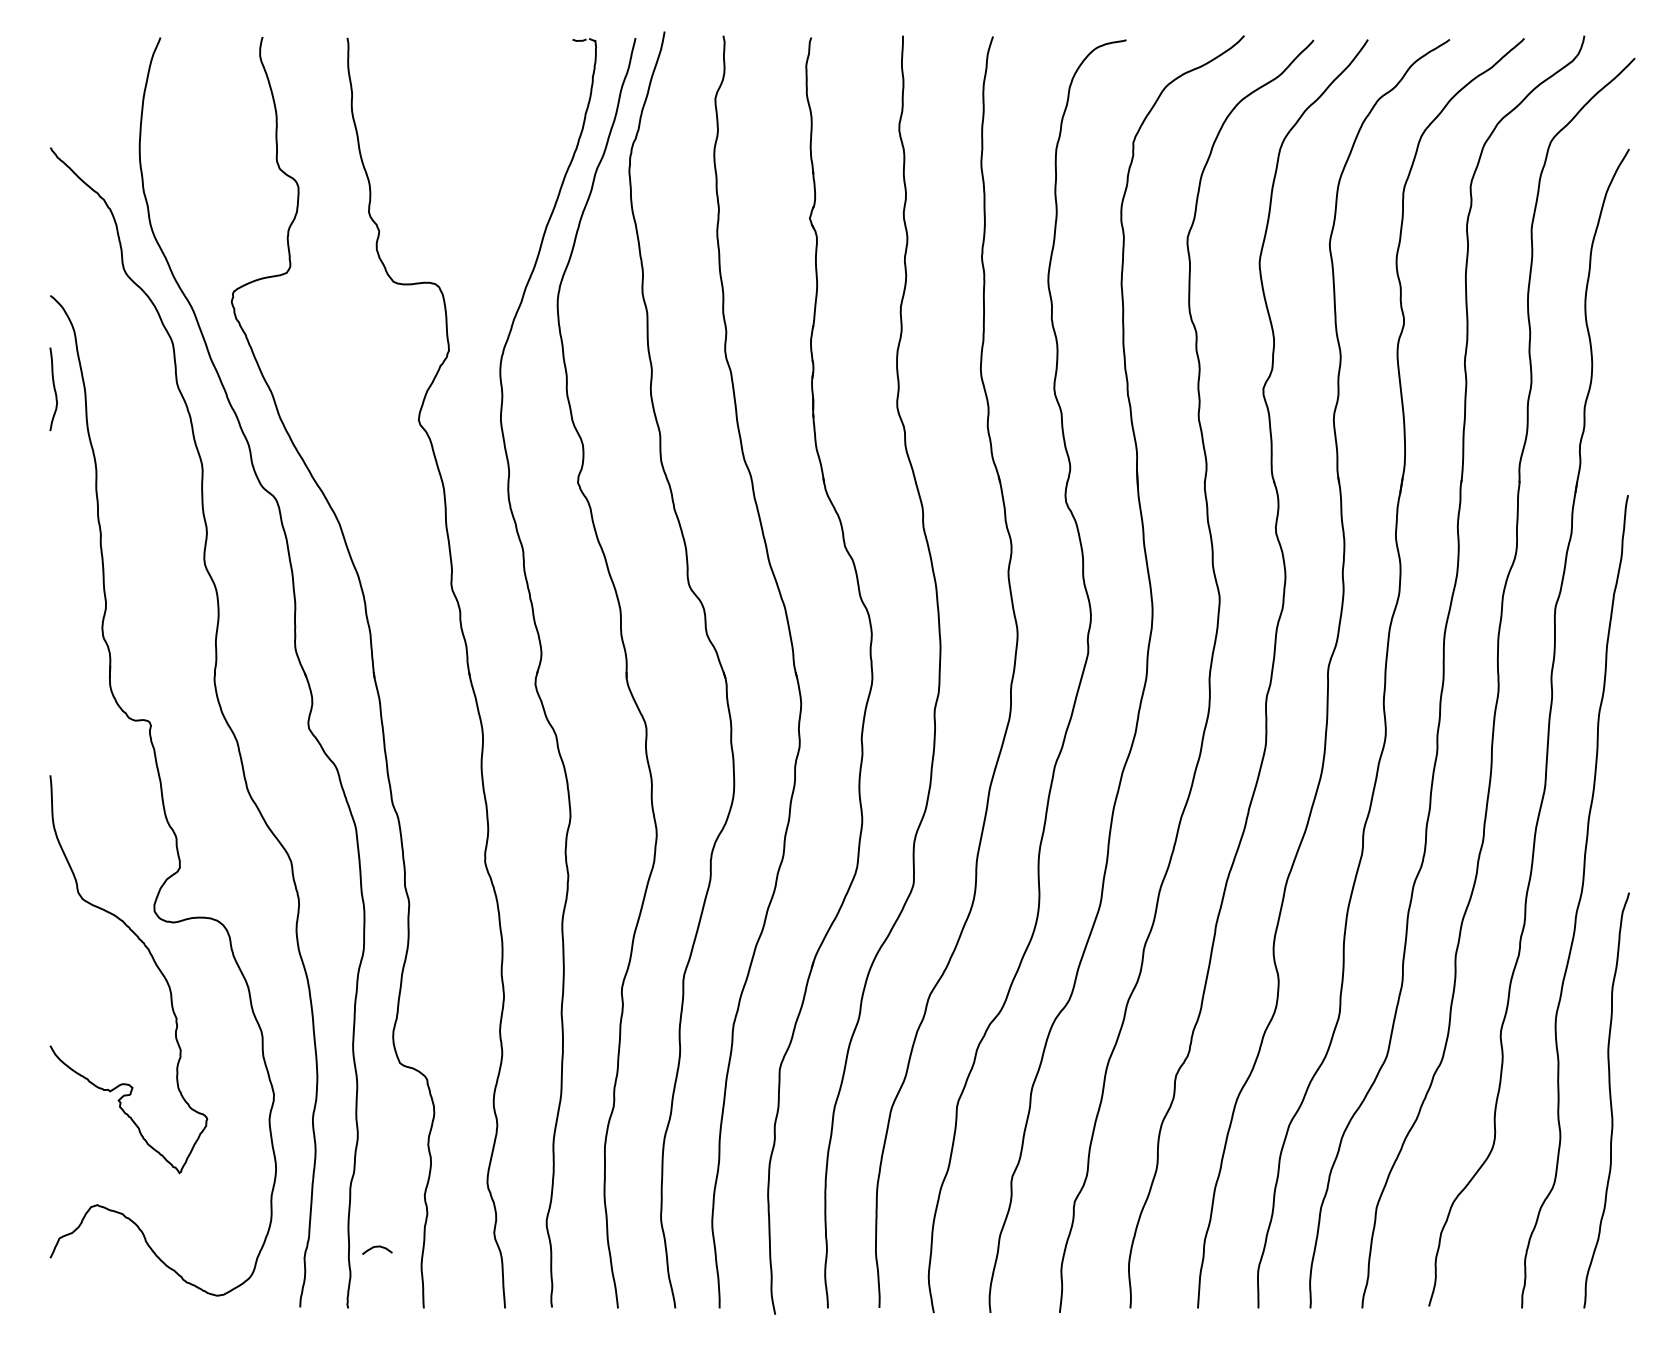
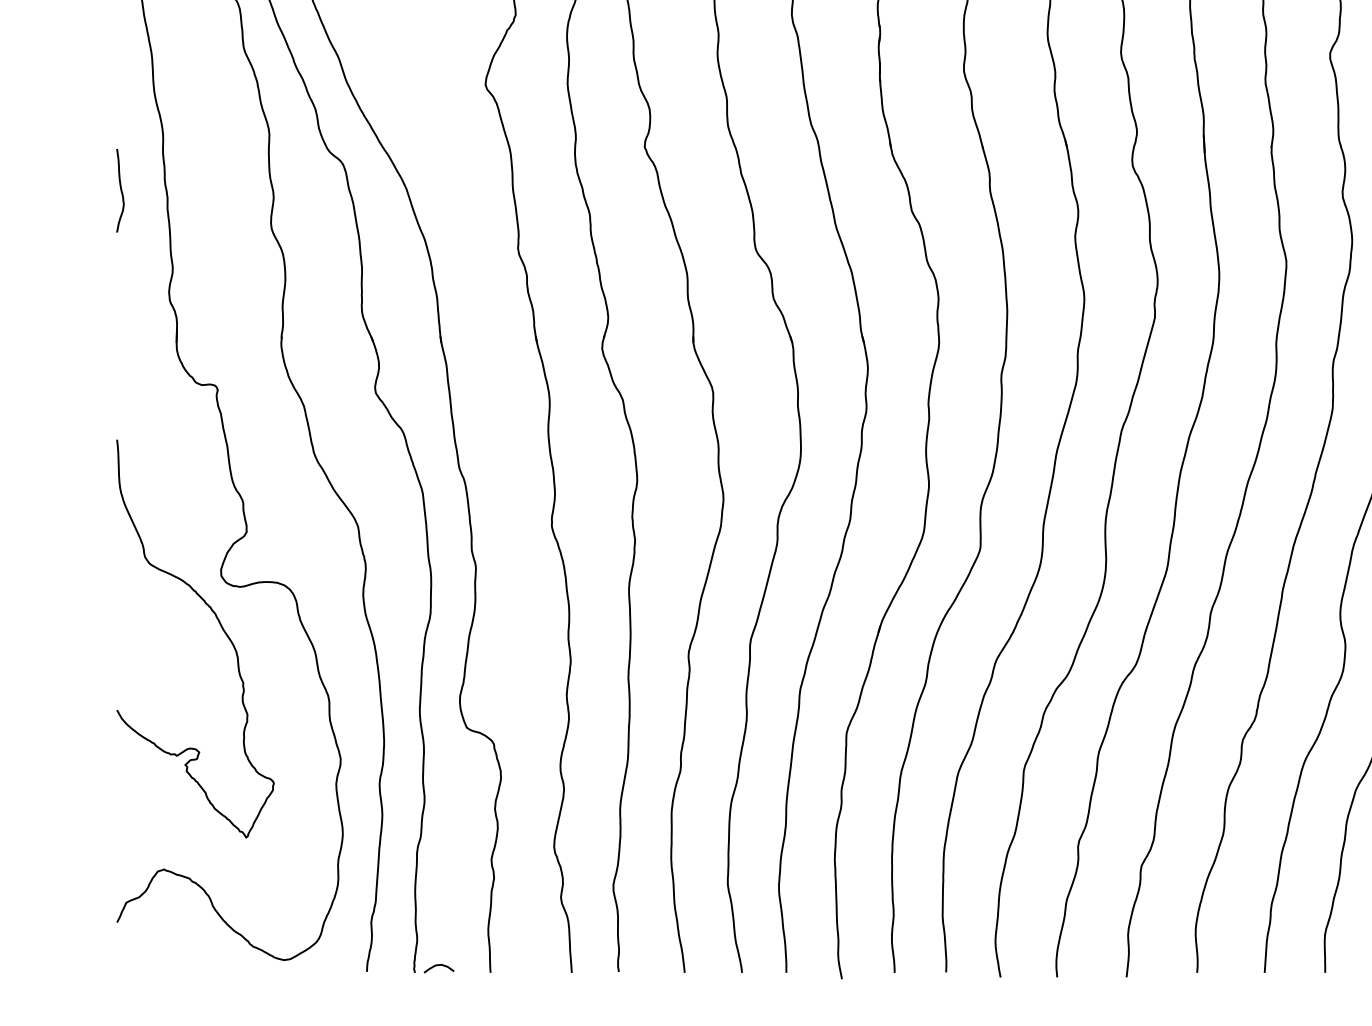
curve: (53, 389) -> (120, 190), moved
curve: (377, 1247) -> (439, 965), moved

